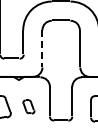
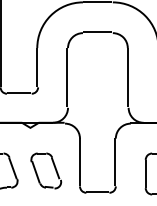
line: (41, 48) -> (66, 77), dashed -> solid
part: (28, 106) -> (45, 170), size x1.67

